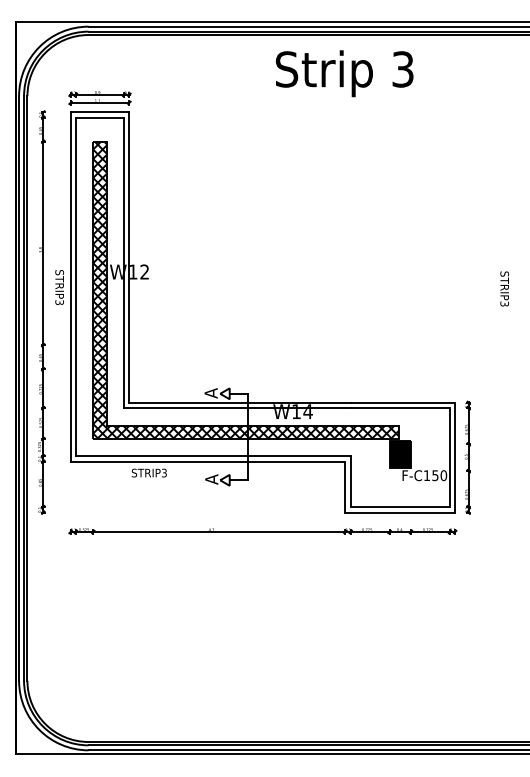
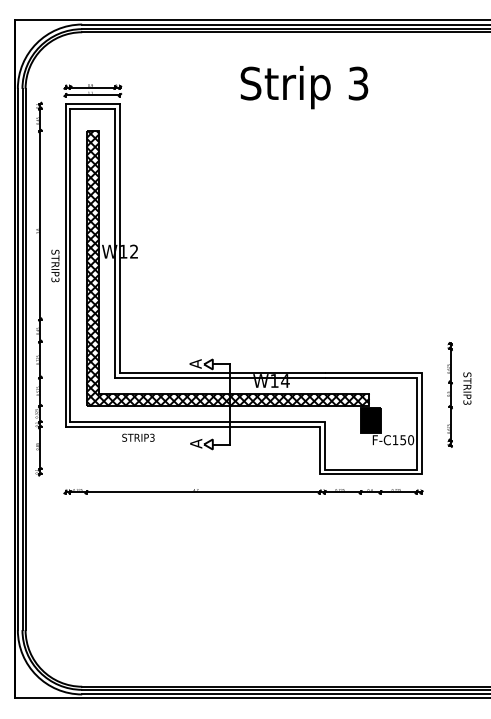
text: (344, 73) -> (304, 87), moved
text: (504, 288) -> (467, 388), moved
part: (467, 457) -> (449, 394), moved

